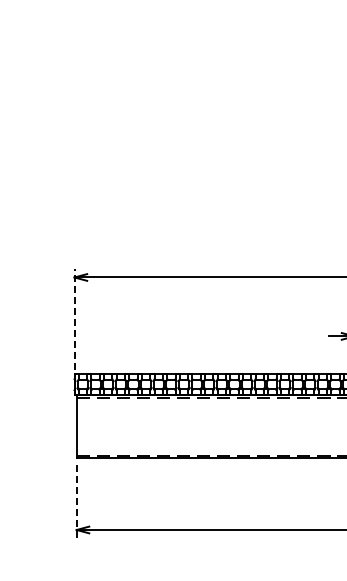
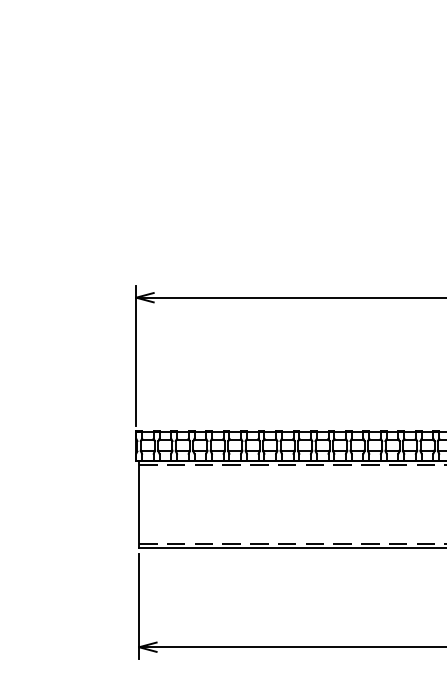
line: (74, 319) -> (136, 355), dashed -> solid
line: (76, 500) -> (138, 606), dashed -> solid

